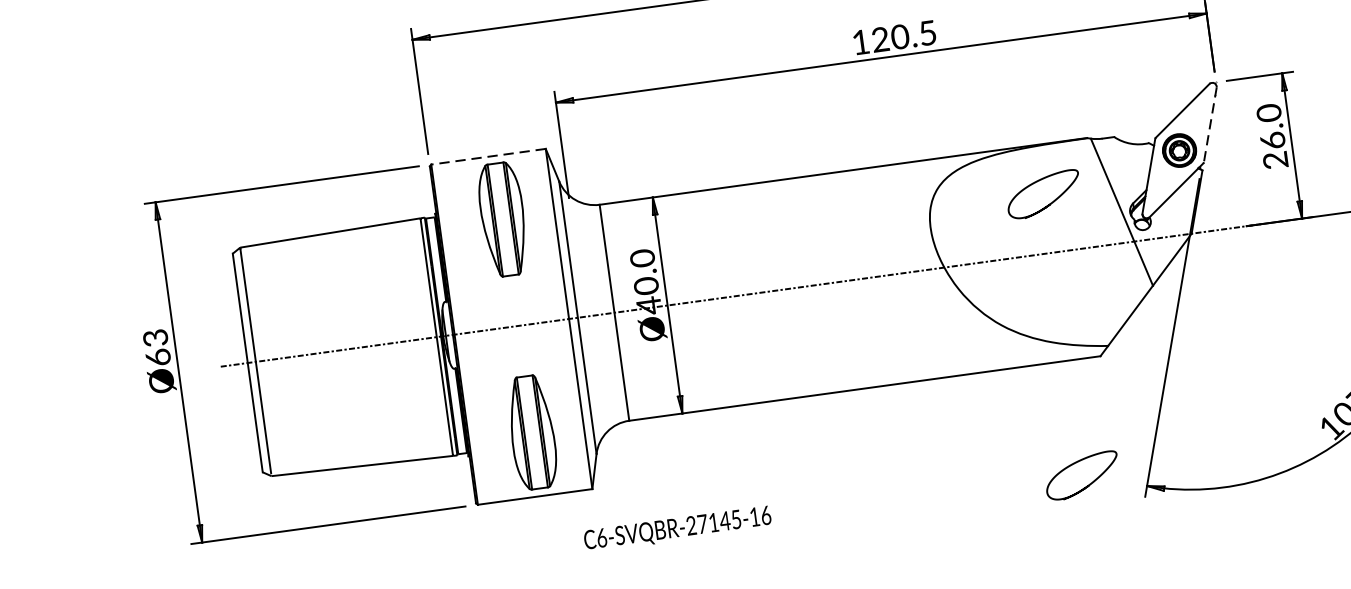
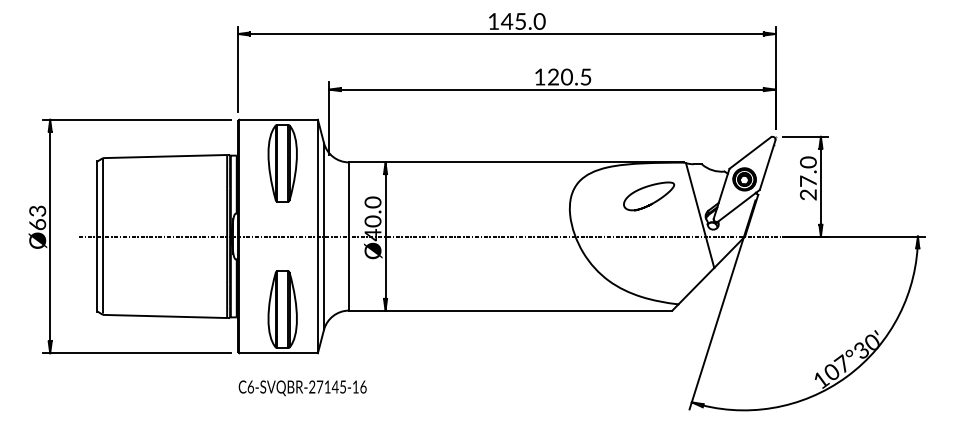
line: (1209, 124) -> (767, 164), dashed -> solid
text: (1272, 139) -> (808, 180), 26.0 -> 27.0
line: (488, 156) -> (278, 119), dashed -> solid
curve: (1088, 483) -> (652, 395), removed
text: (677, 529) -> (302, 388), moved

